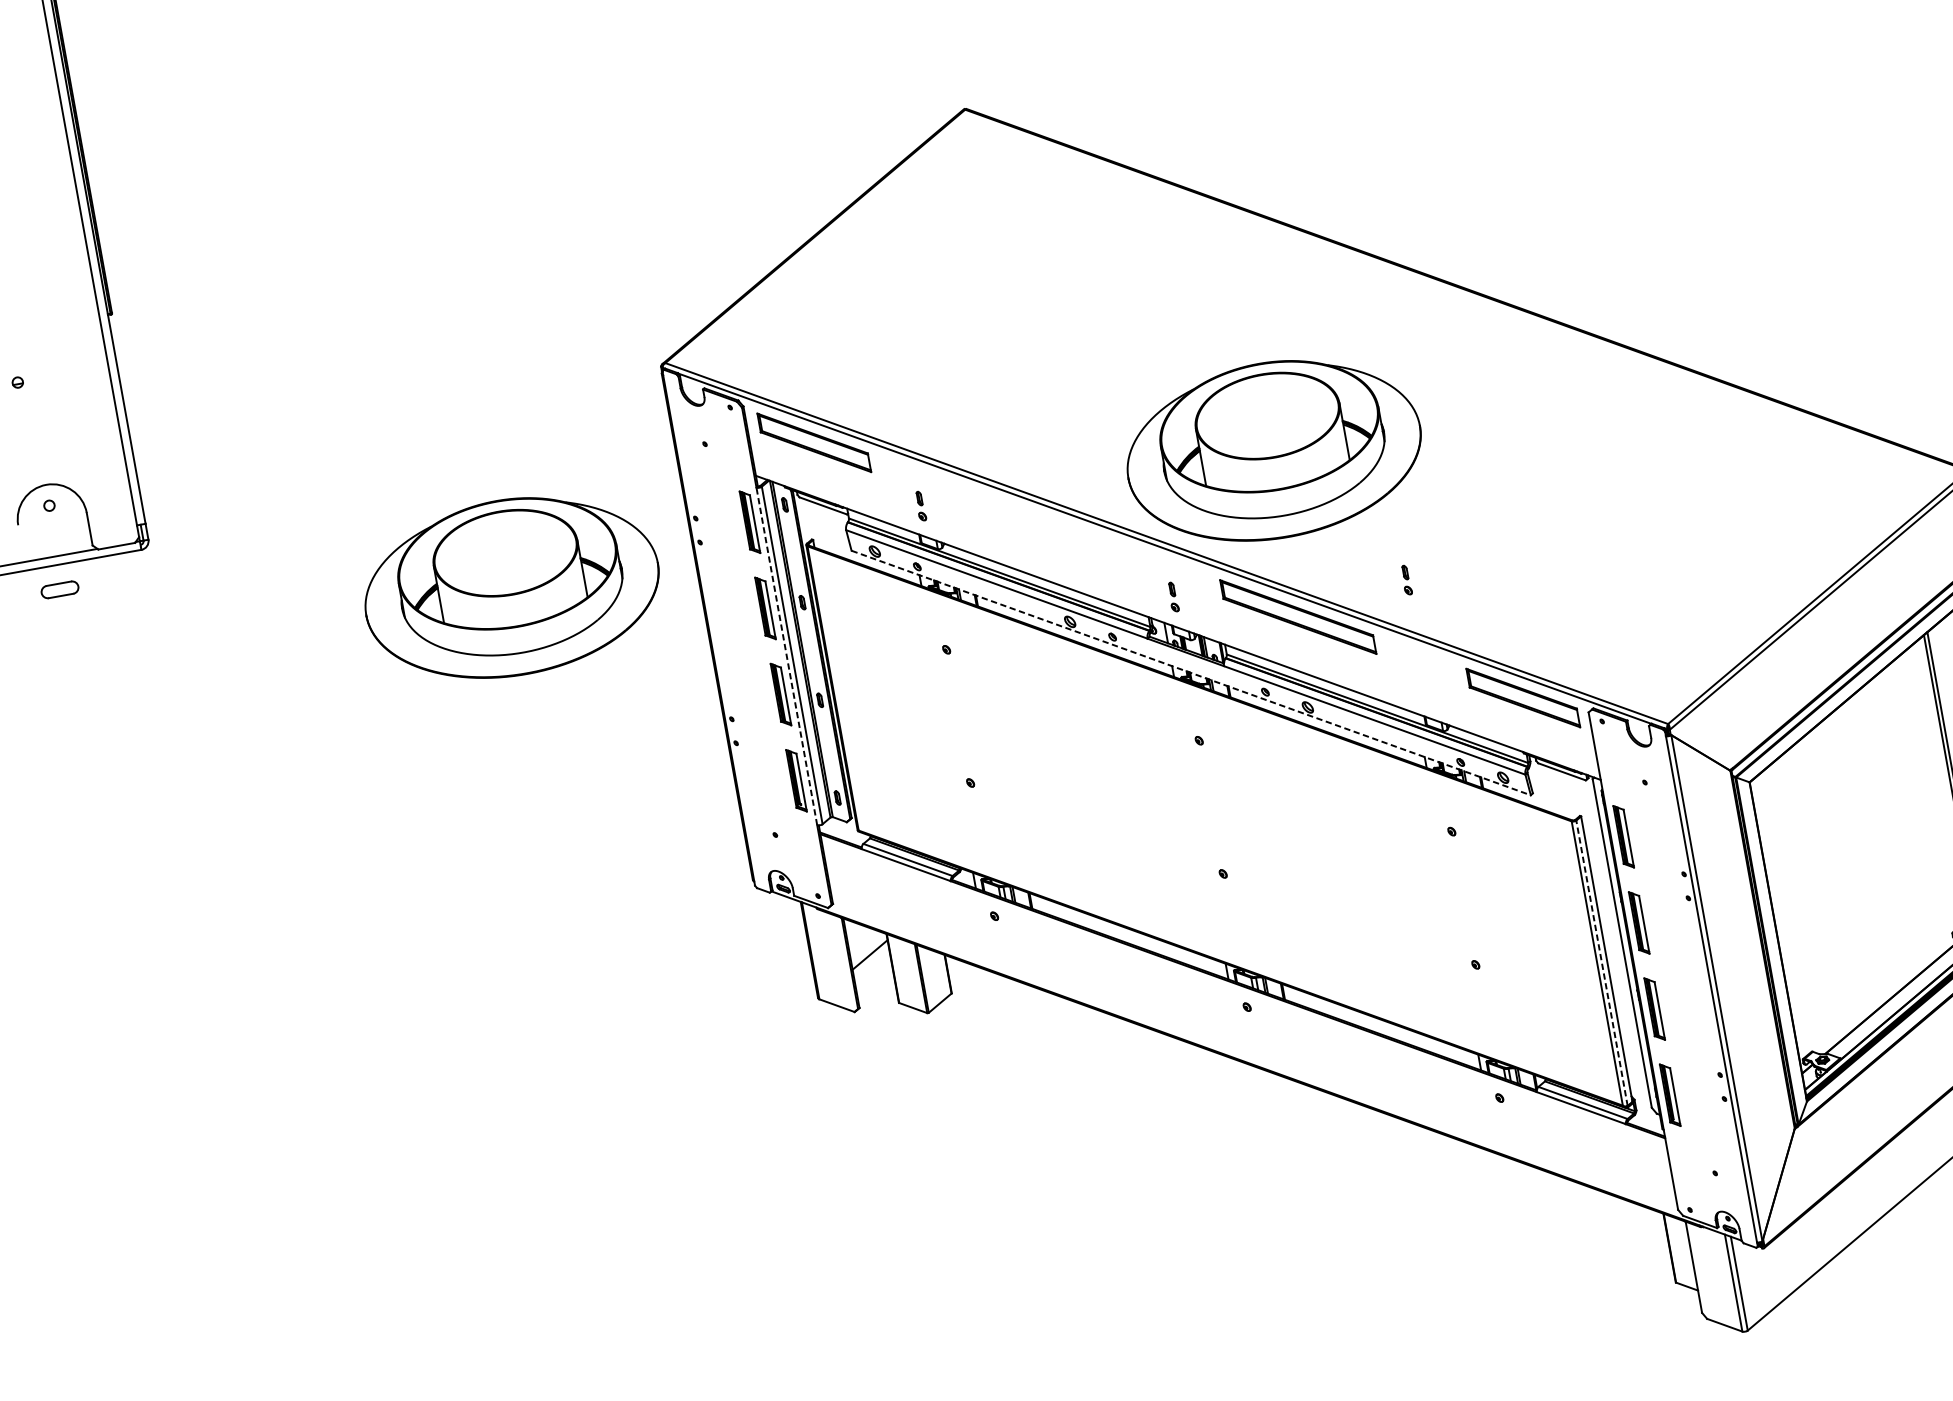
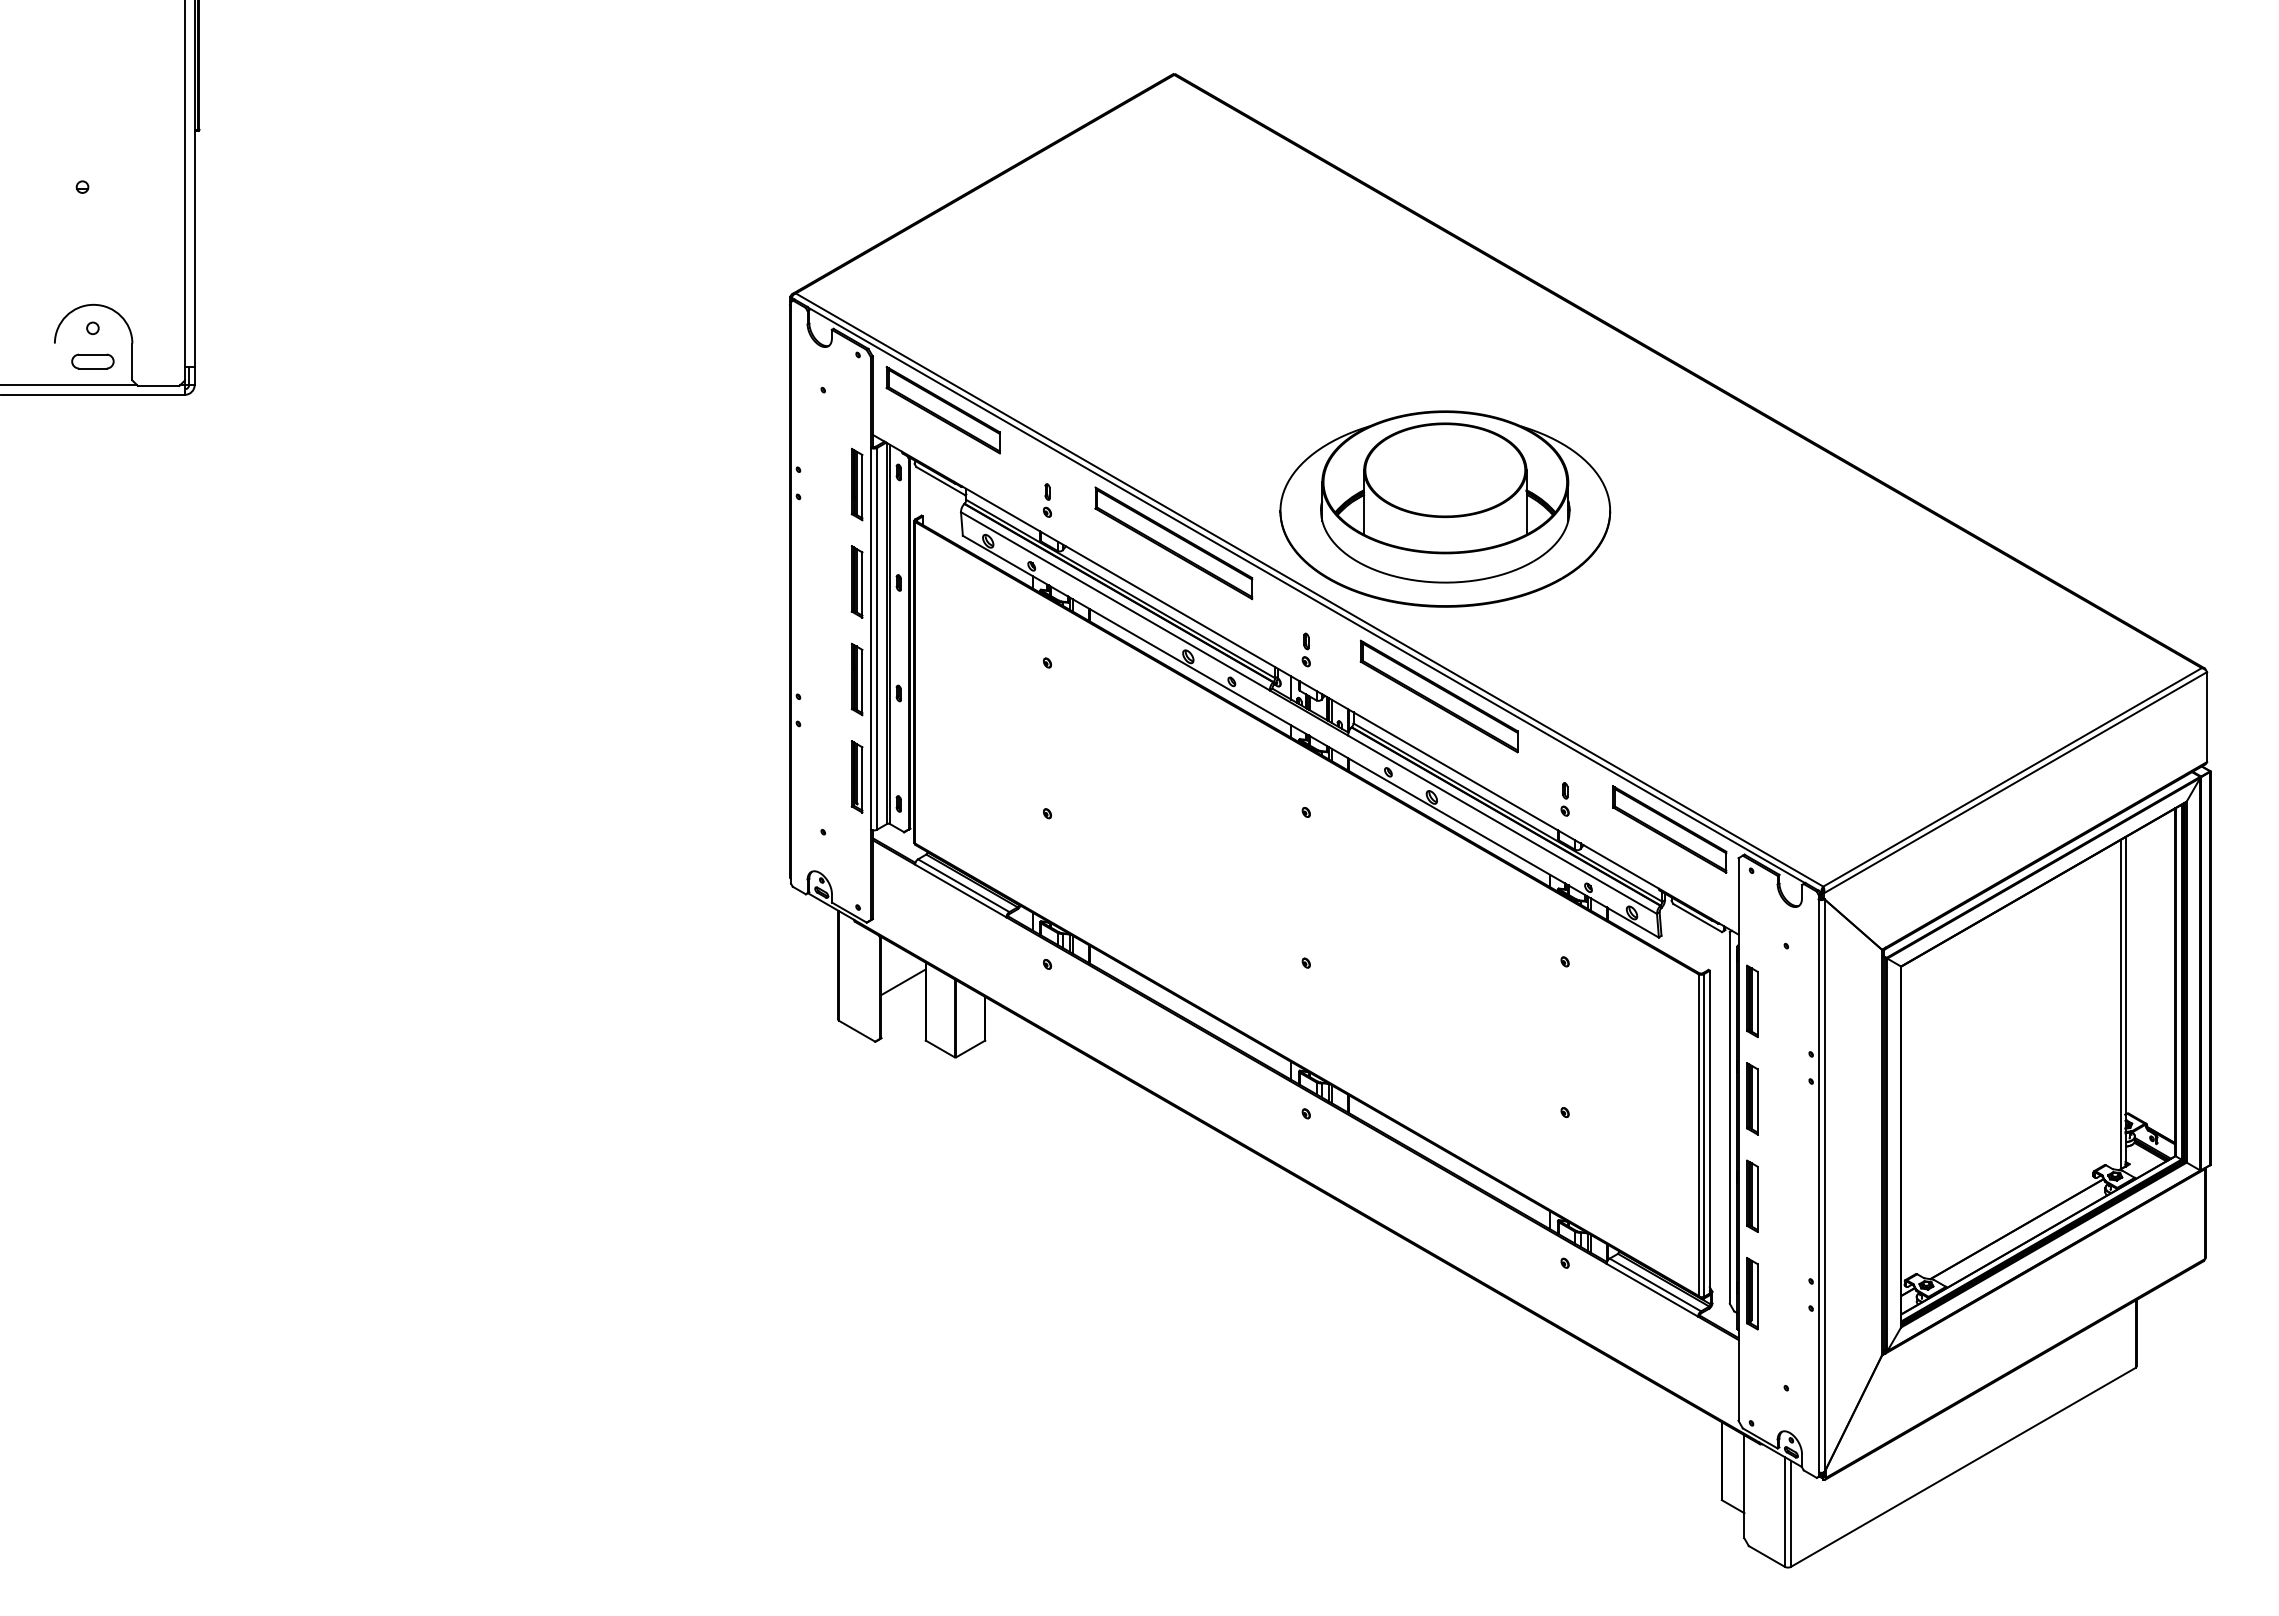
part: (1039, 524) -> (1173, 543), added
part: (1406, 580) -> (1564, 799), moved
part: (511, 586) -> (583, 508), removed
part: (59, 589) -> (92, 361), moved
line: (787, 656) -> (871, 638), dashed -> solid
line: (1190, 672) -> (1310, 736), dashed -> solid
line: (1601, 963) -> (1703, 1135), dashed -> solid

